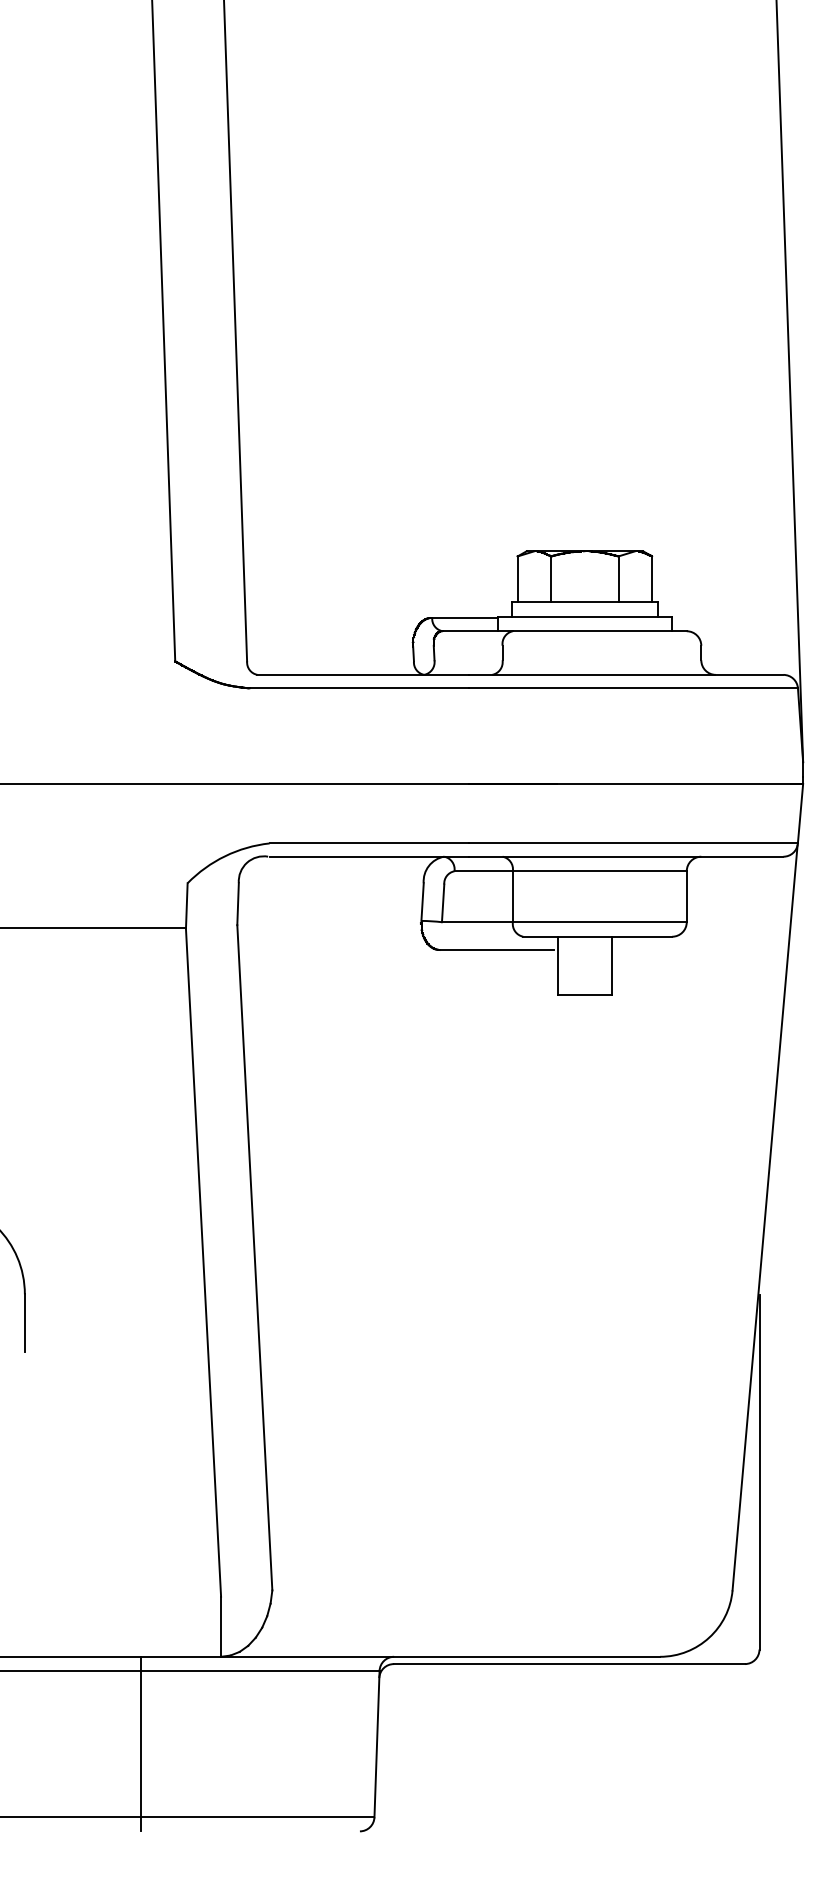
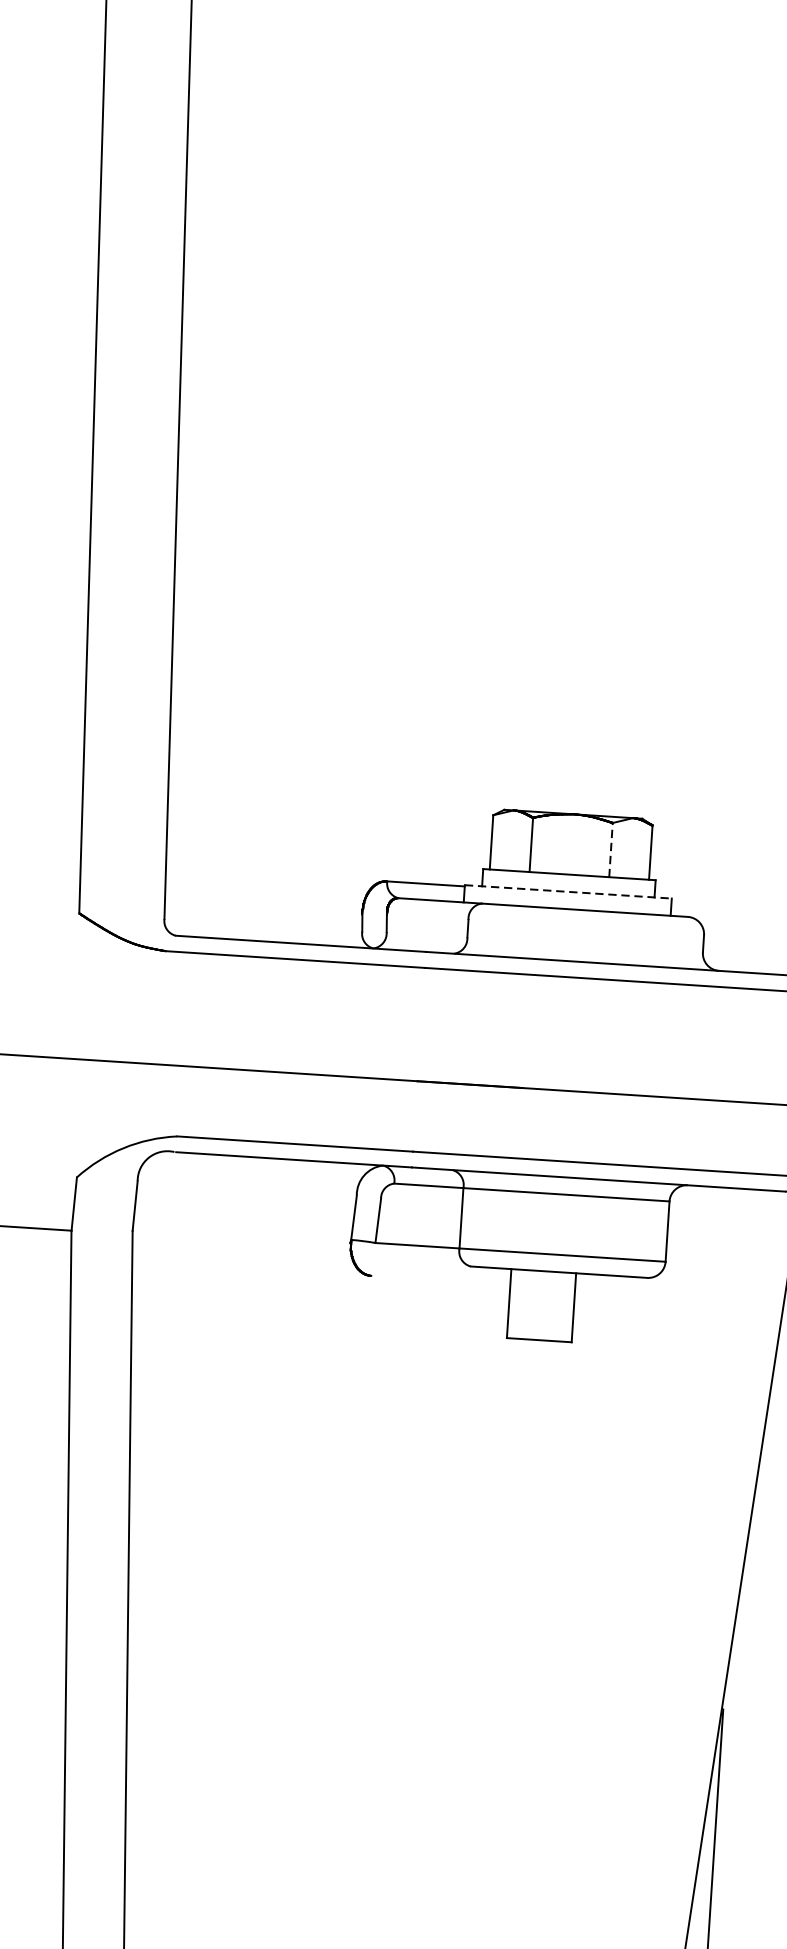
line: (618, 579) -> (610, 850), solid -> dashed
line: (585, 616) -> (569, 891), solid -> dashed
line: (497, 950) -> (439, 1280), removed

